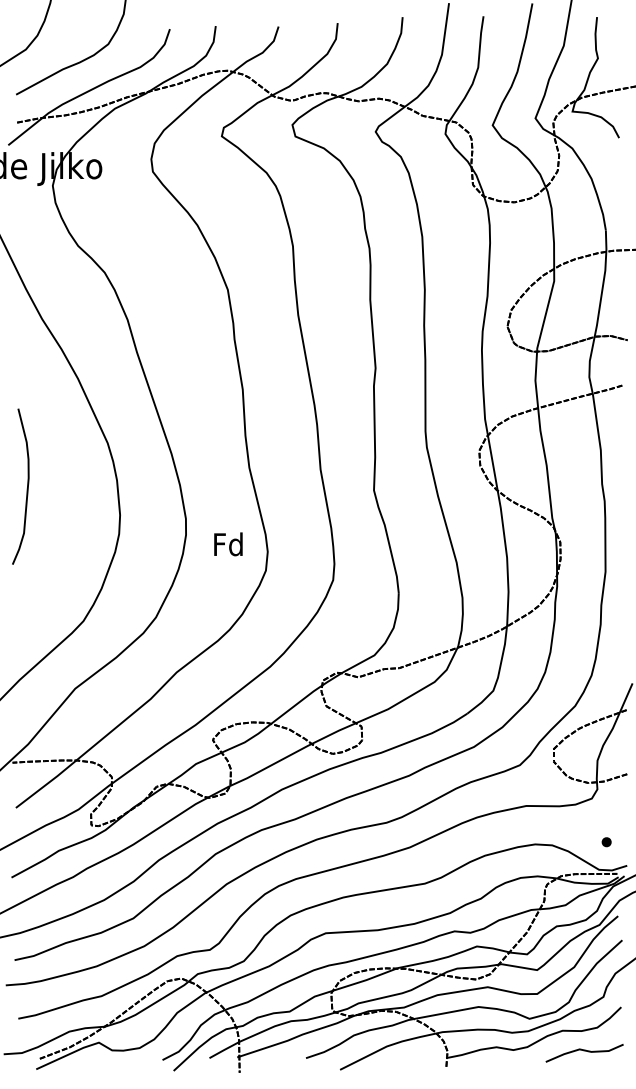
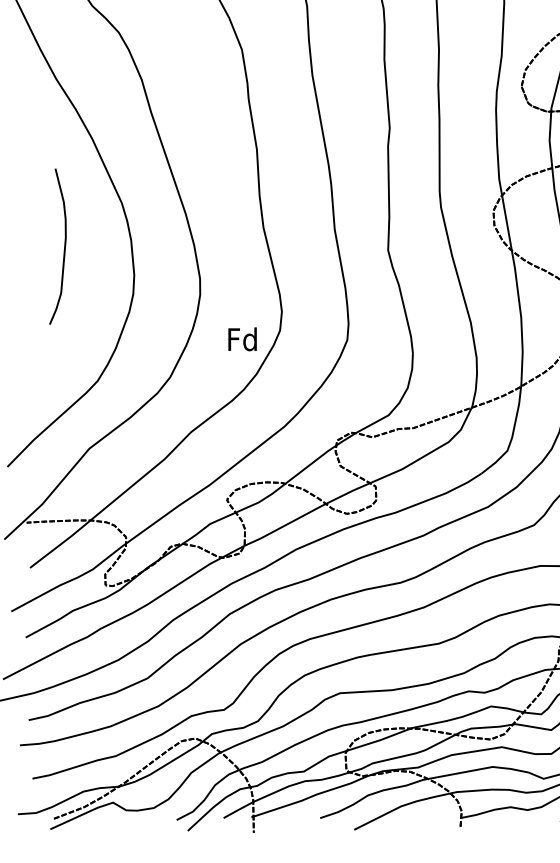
curve: (26, 488) -> (63, 248), moved
text: (228, 544) -> (242, 339), moved

